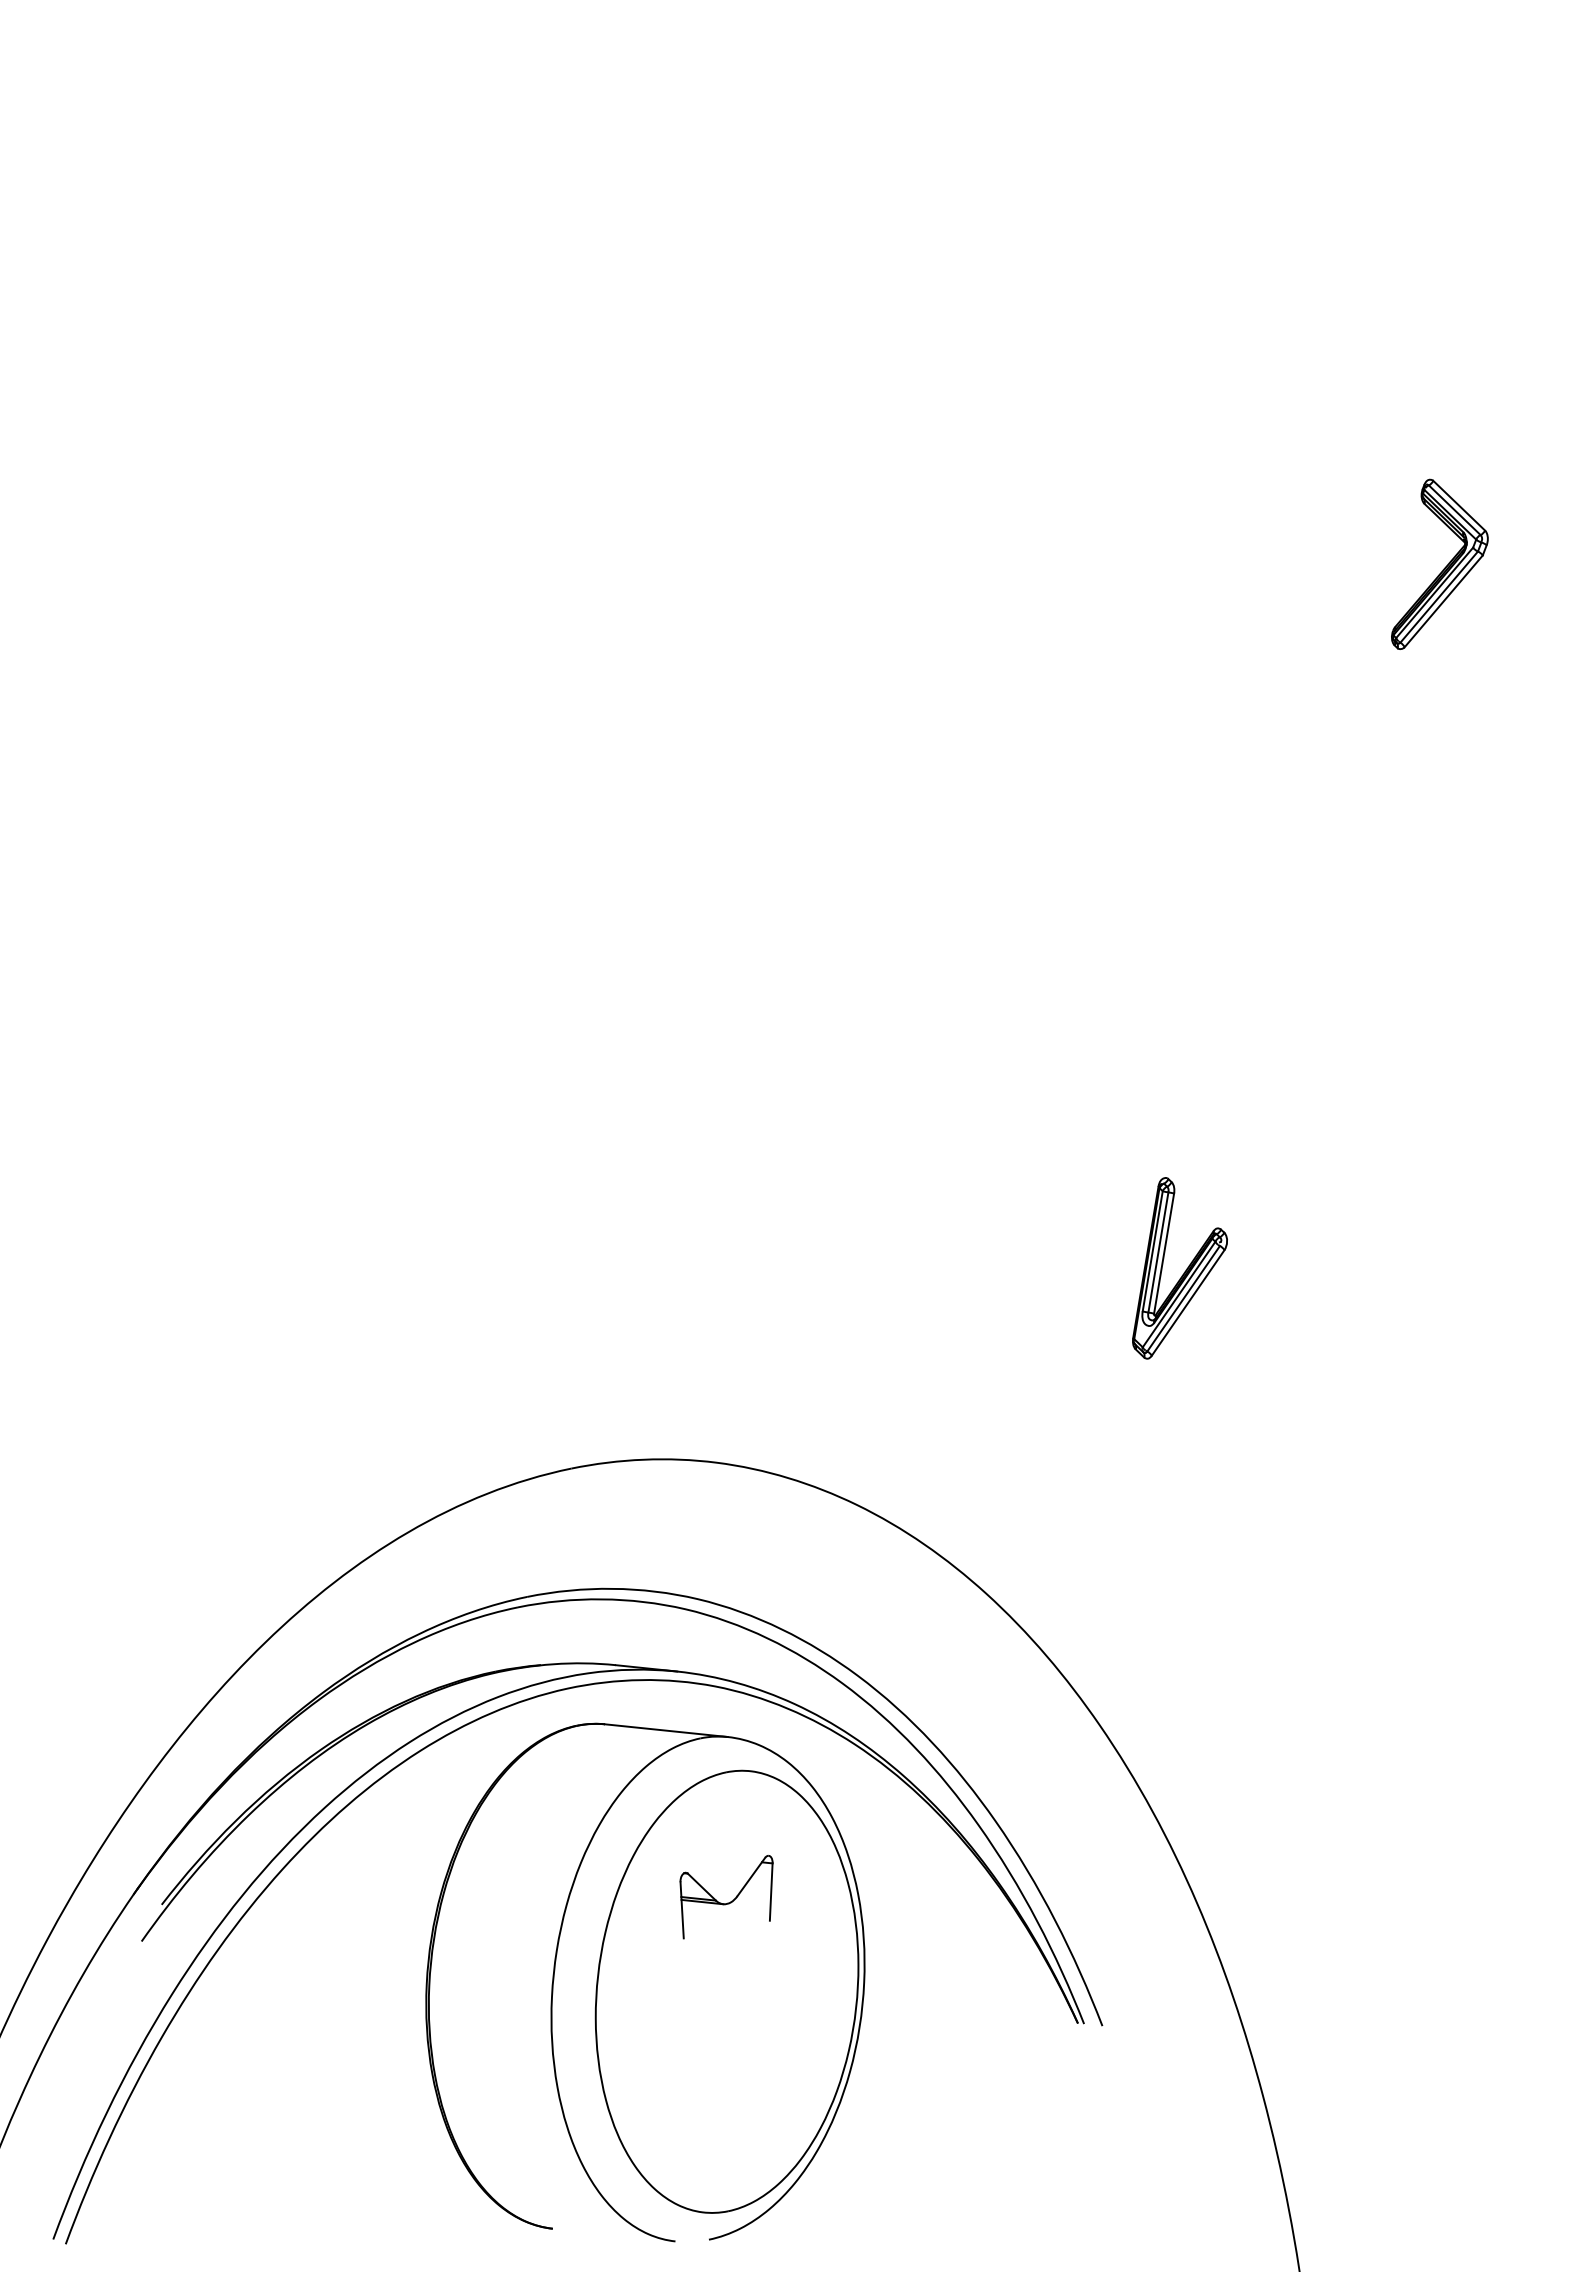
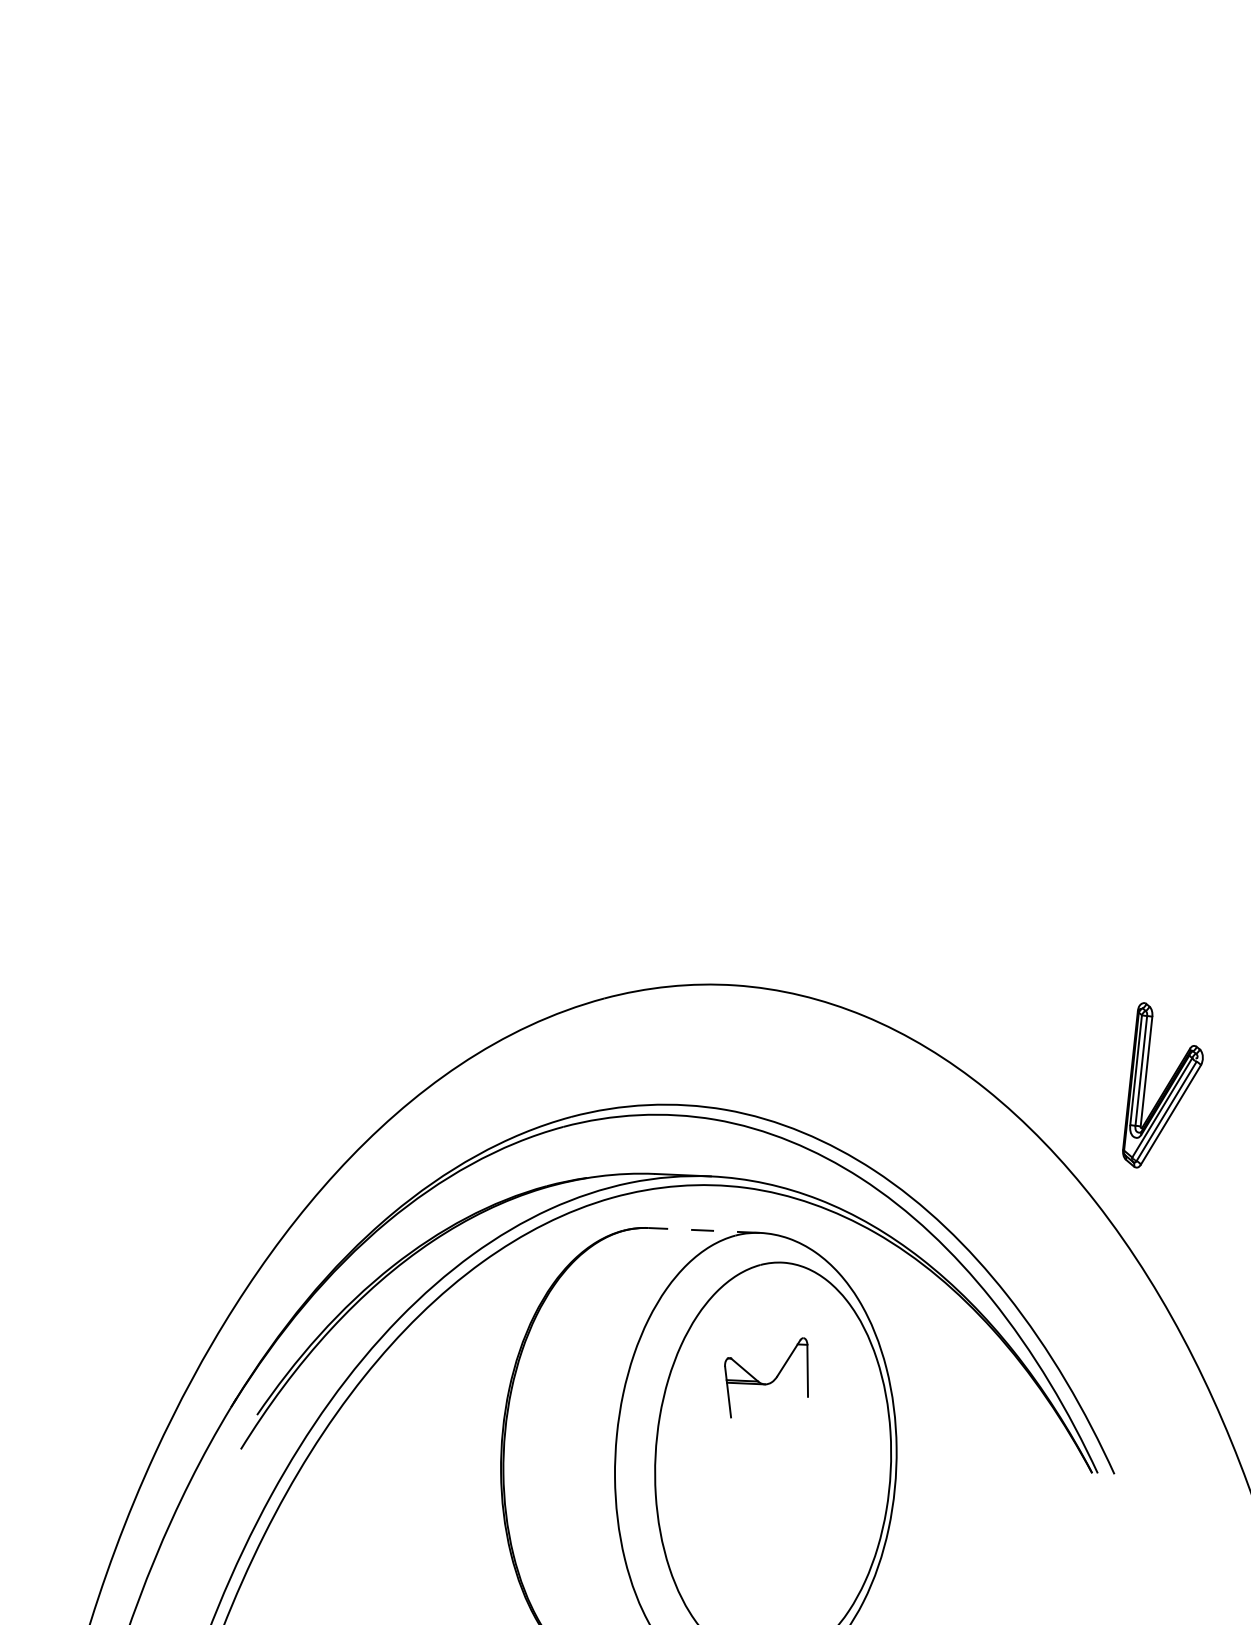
part: (1179, 1268) -> (1161, 1084), moved
line: (666, 1730) -> (704, 1230), solid -> dashed

